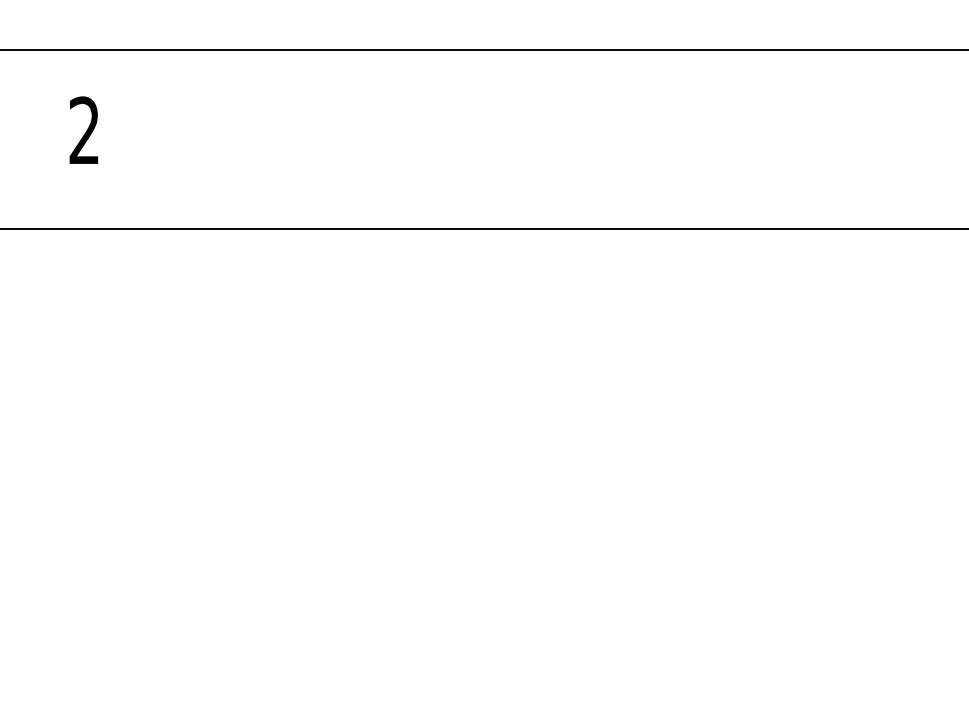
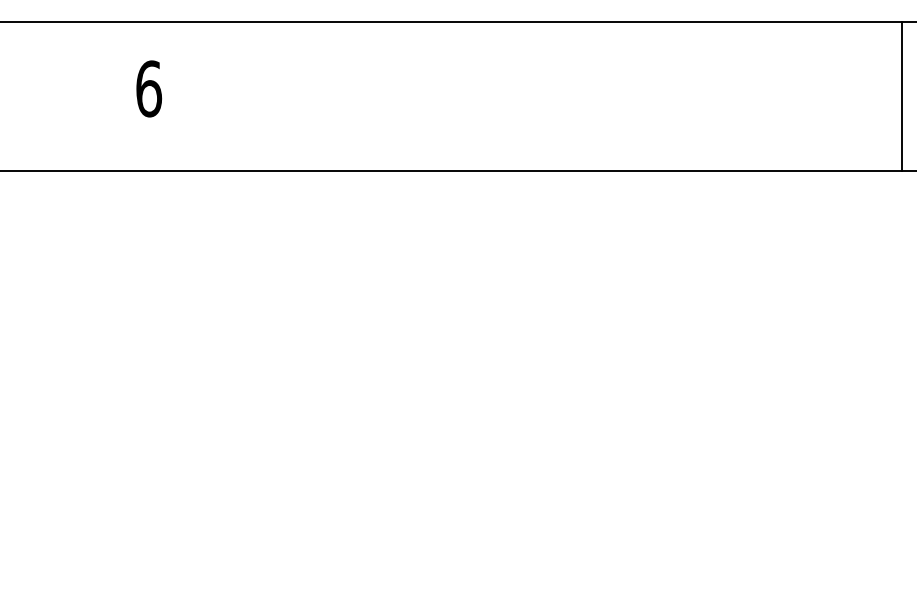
text: (85, 130) -> (149, 88), 2 -> 6

